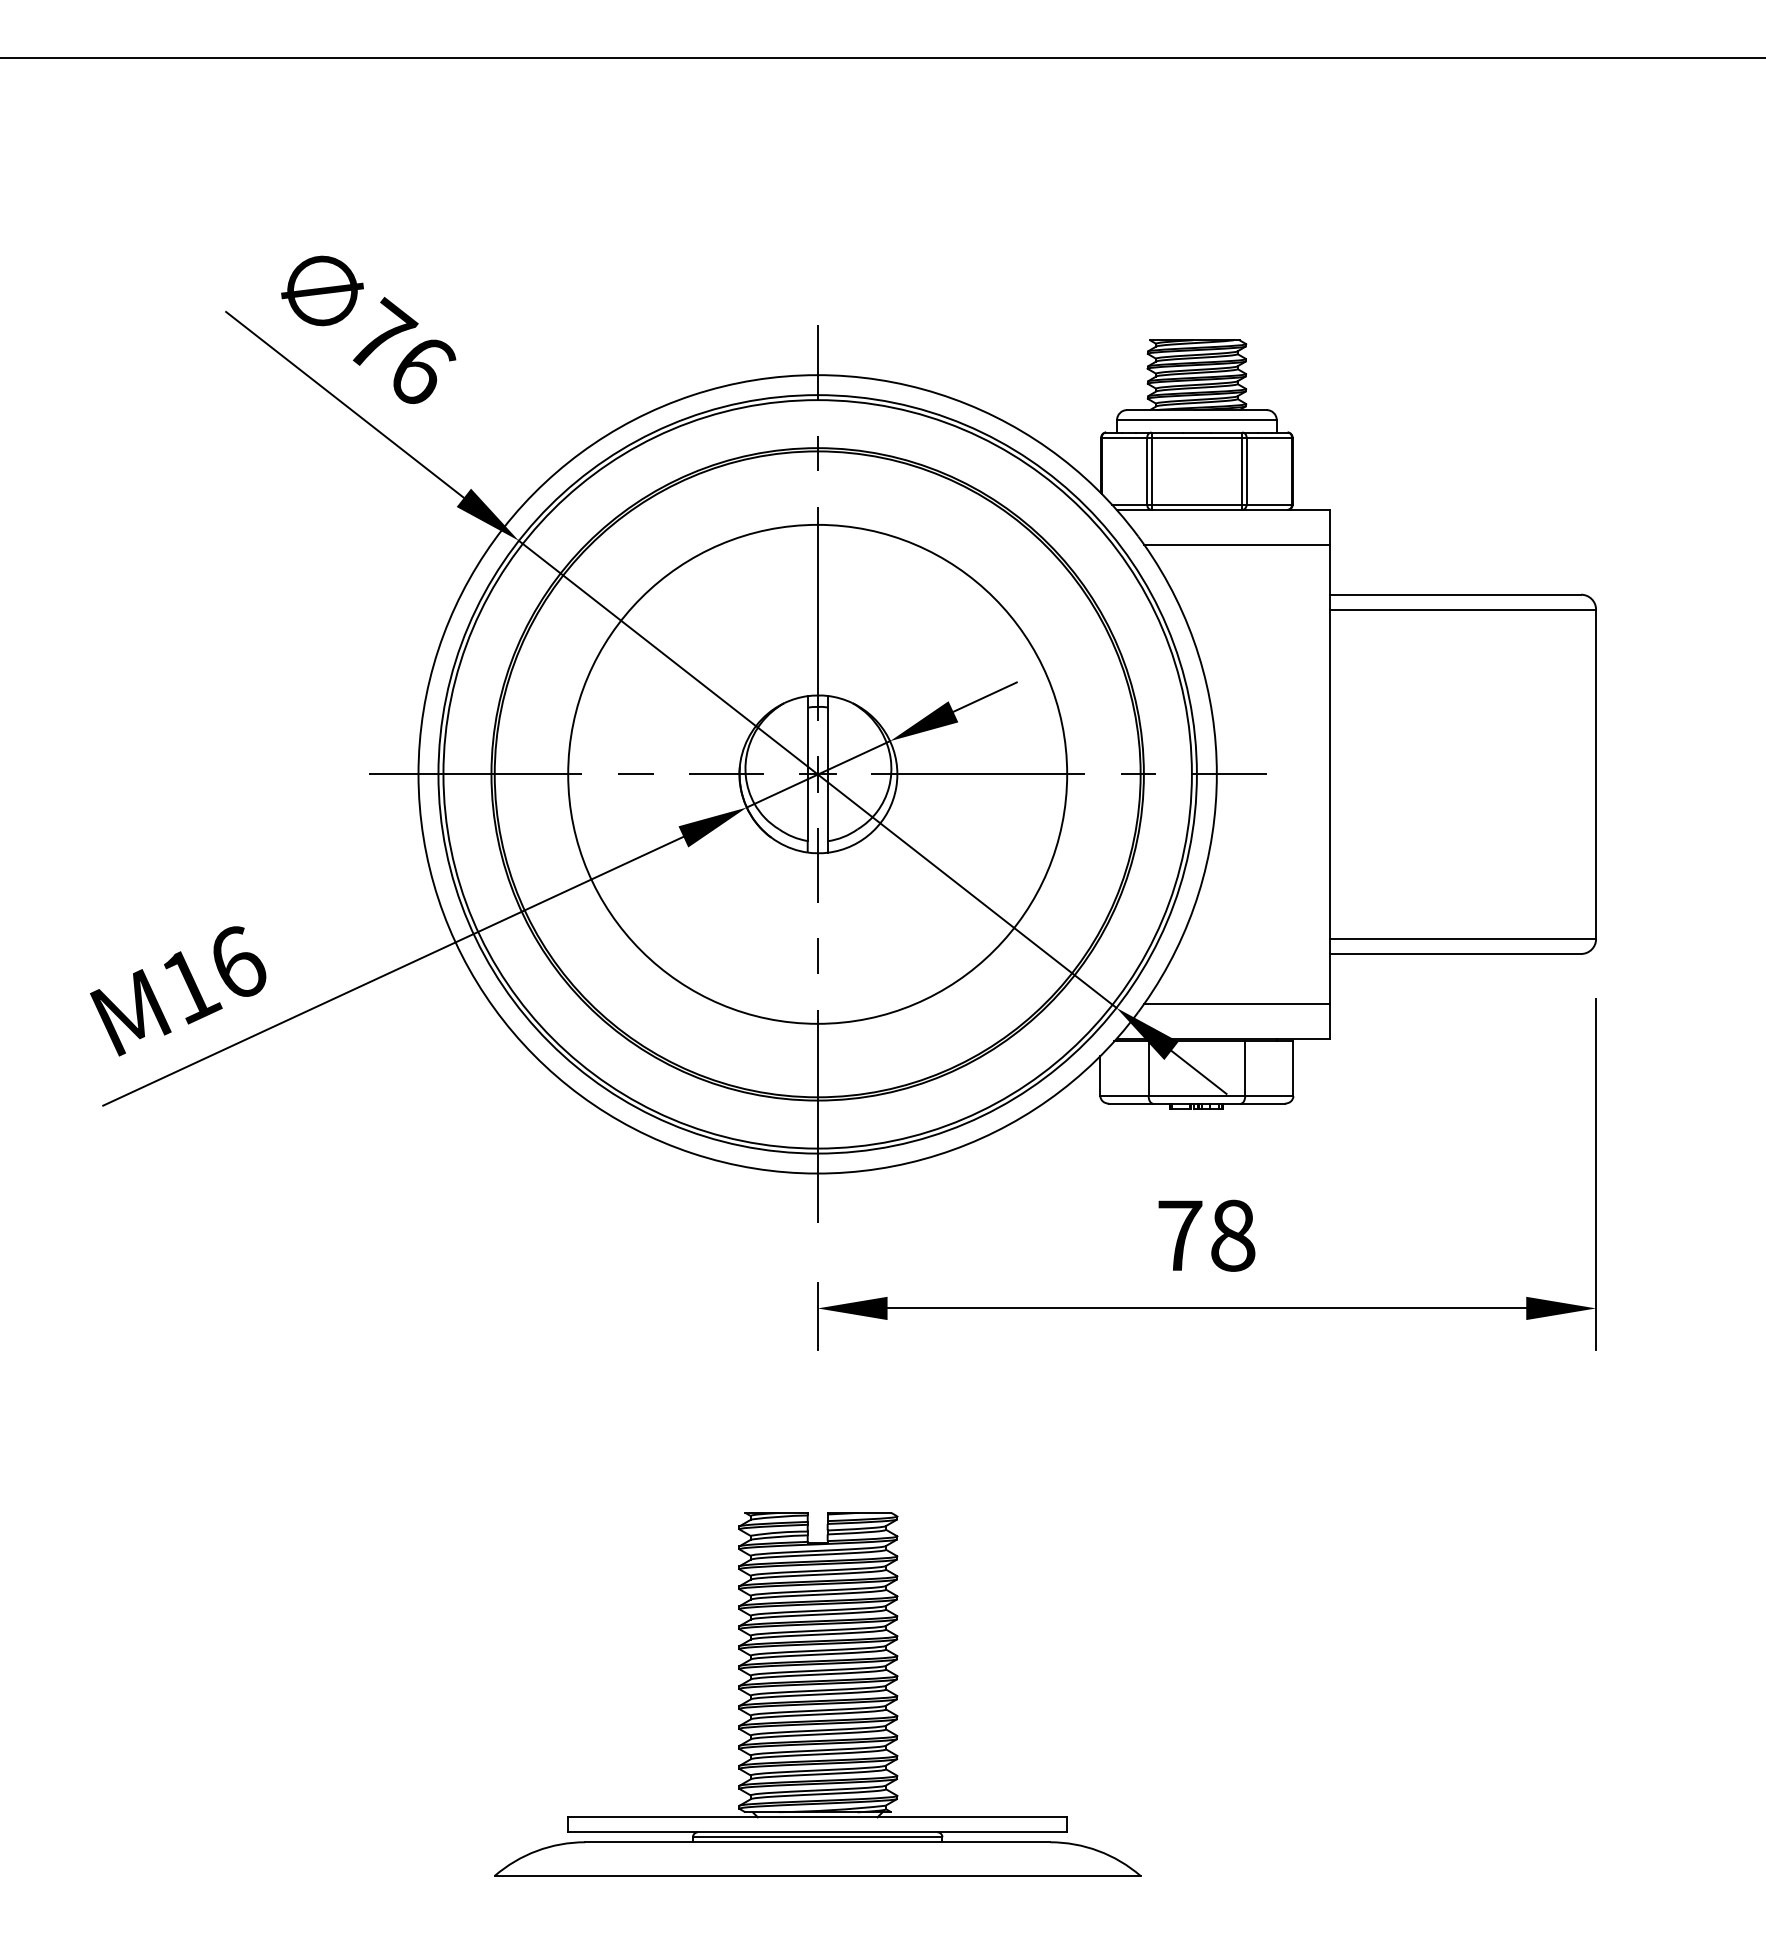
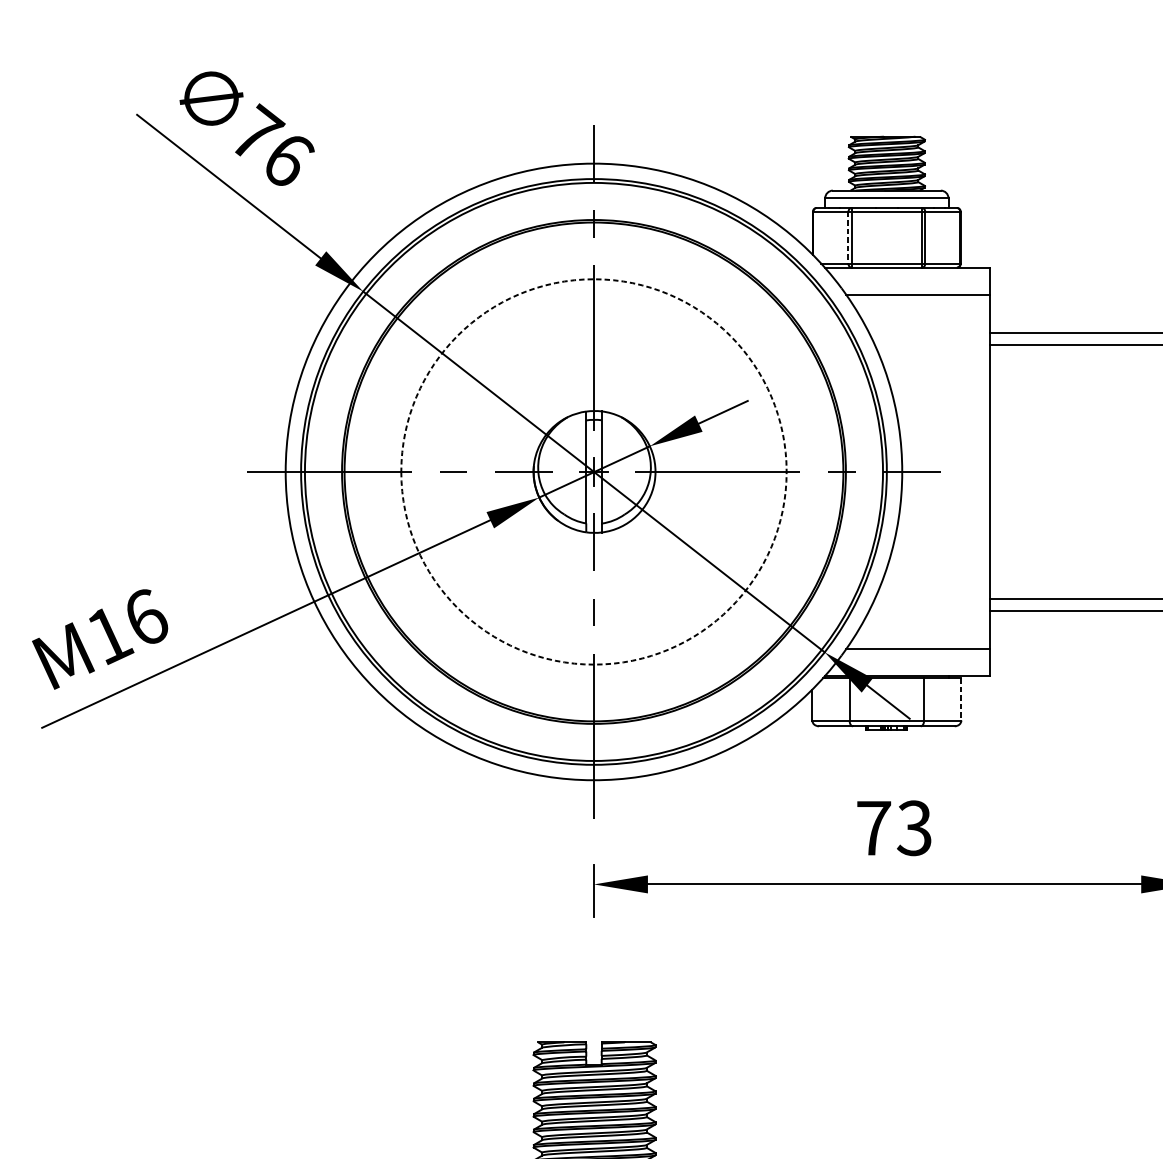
line: (1147, 471) -> (848, 238), solid -> dashed
circle: (817, 773) -> (593, 471), solid -> dashed
line: (1293, 1069) -> (961, 699), solid -> dashed
text: (1232, 1235) -> (914, 828), 78 -> 73

